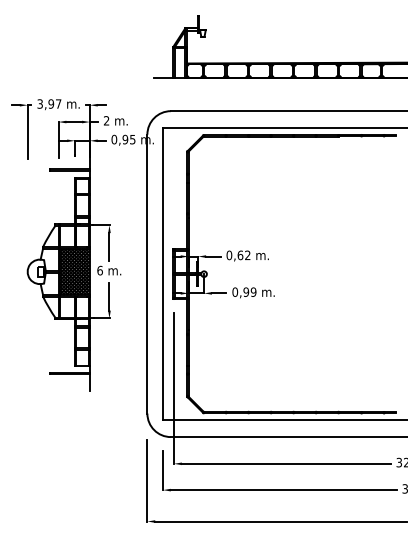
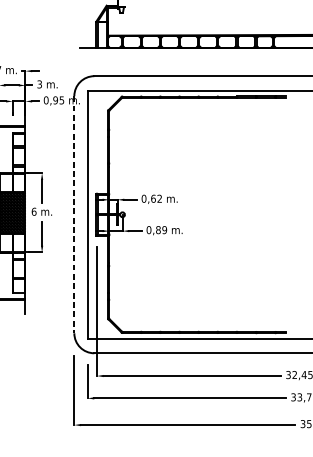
text: (106, 120) -> (39, 84), 2 -> 3
line: (147, 274) -> (74, 215), solid -> dashed
text: (246, 291) -> (158, 229), 0,99 -> 0,89

